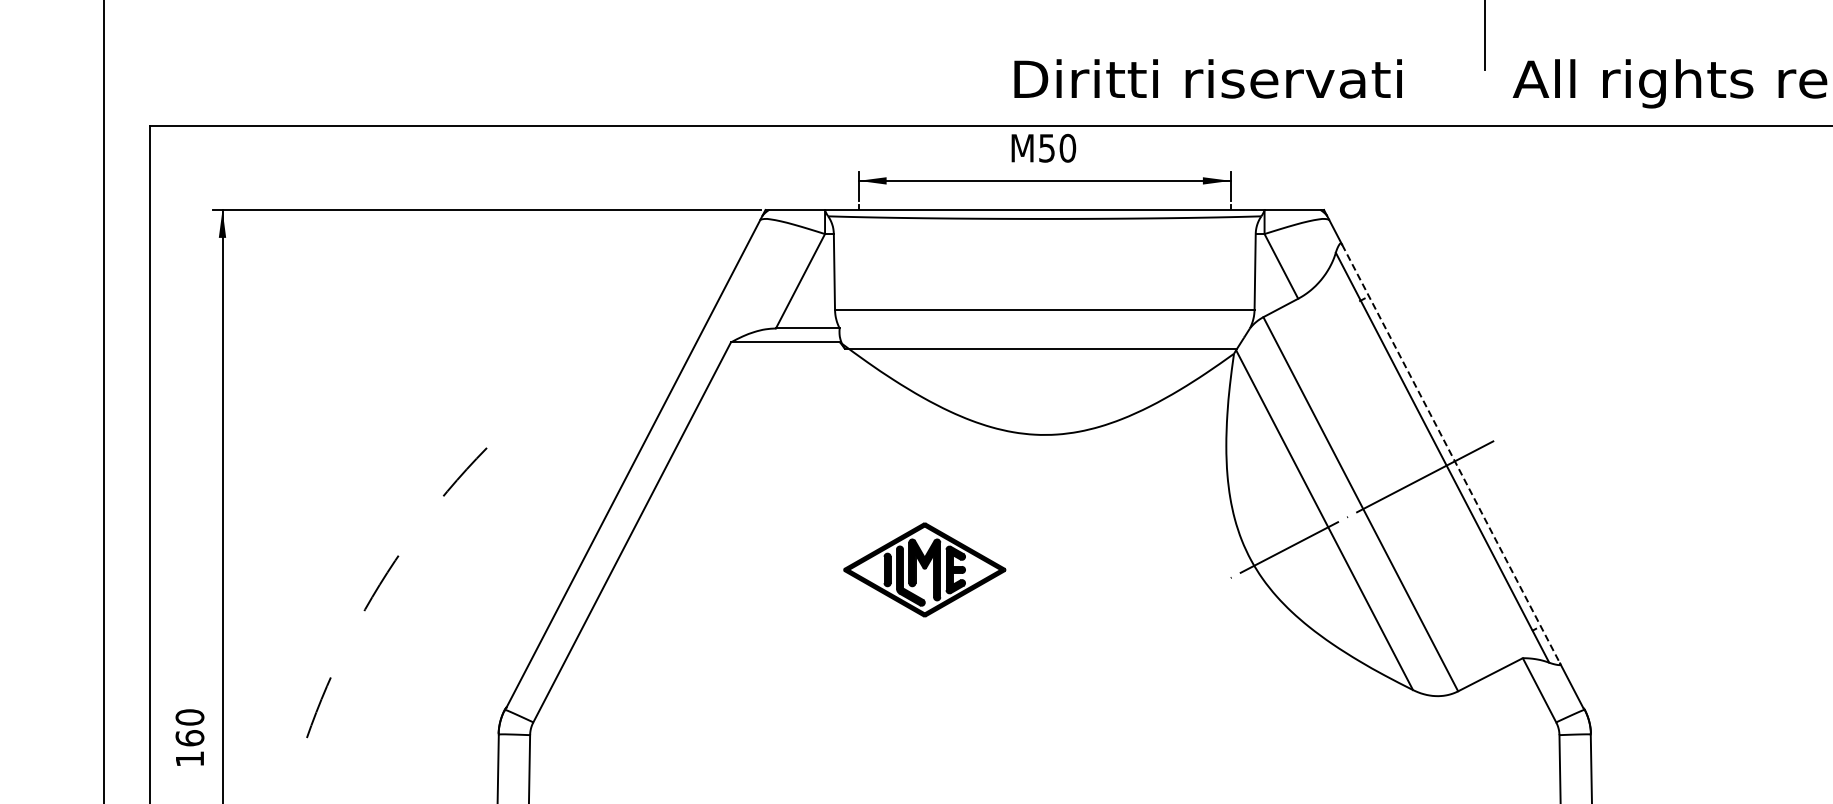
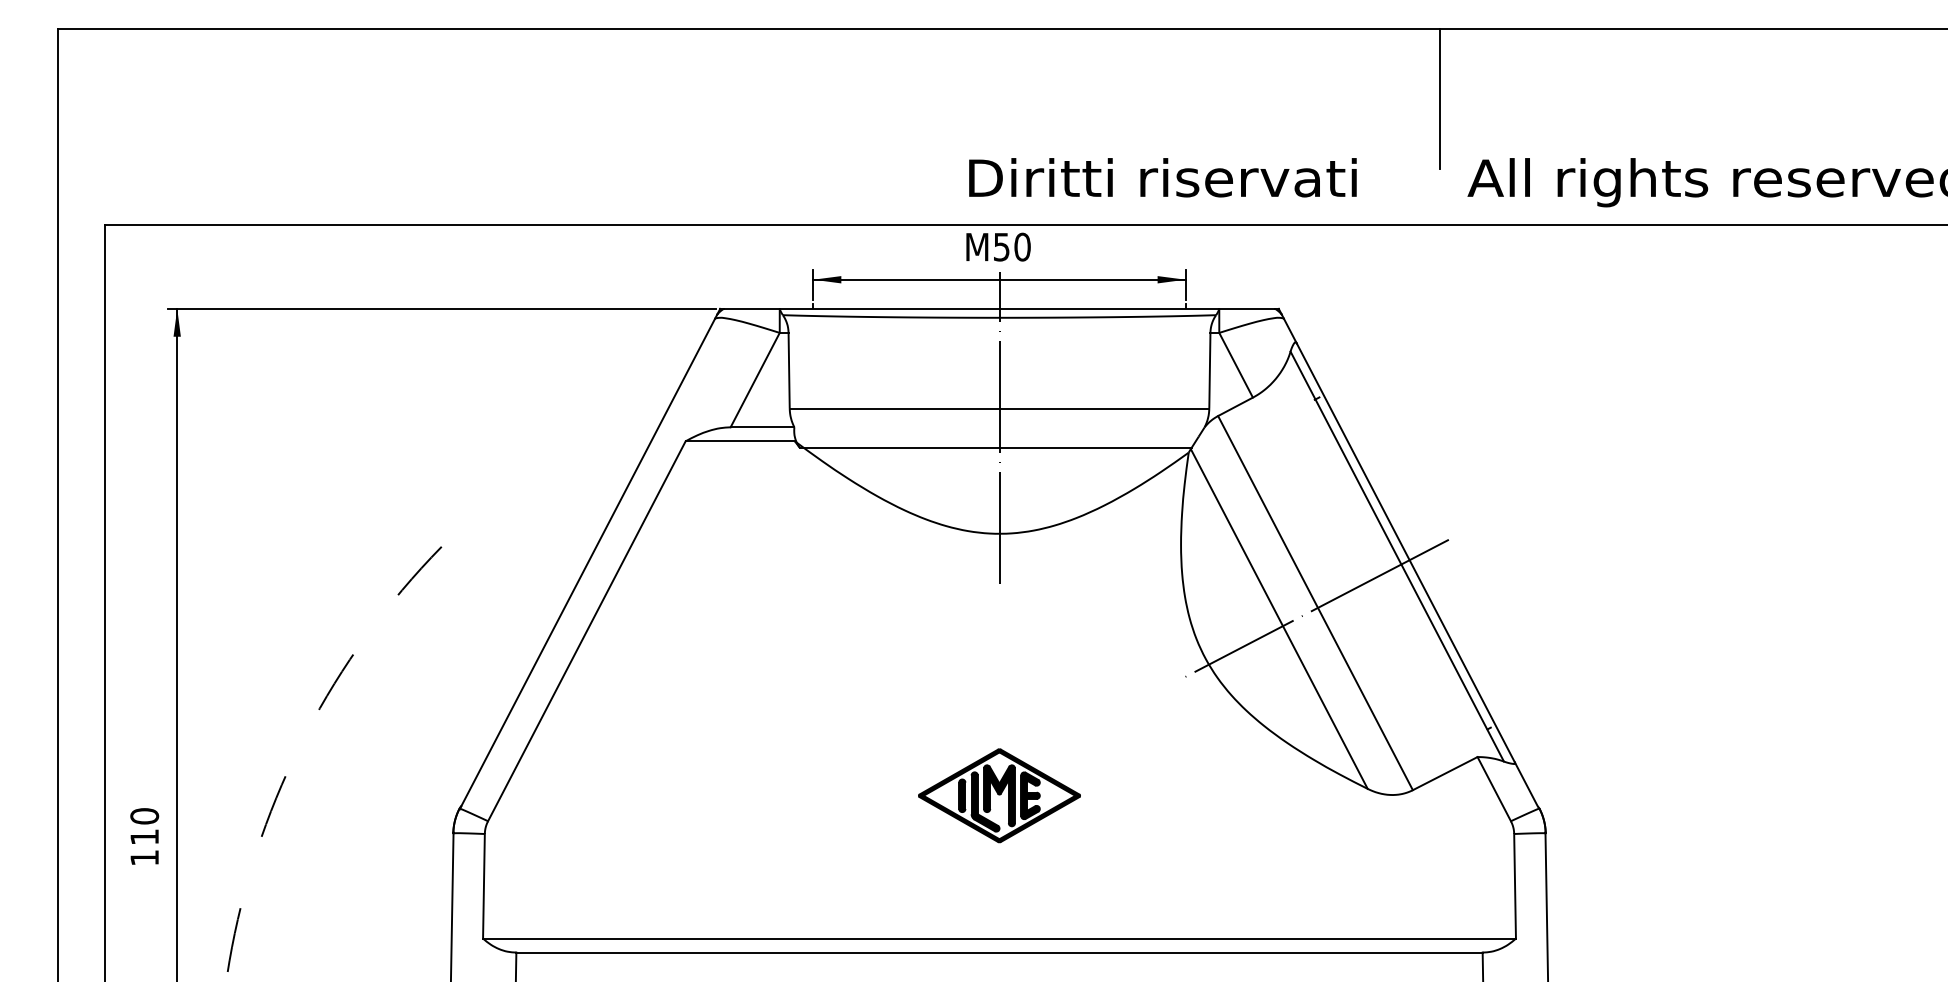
line: (1044, 328) -> (999, 427), added
line: (1451, 454) -> (1406, 553), dashed -> solid
part: (924, 569) -> (999, 795), moved
text: (189, 737) -> (144, 836), 160 -> 110

